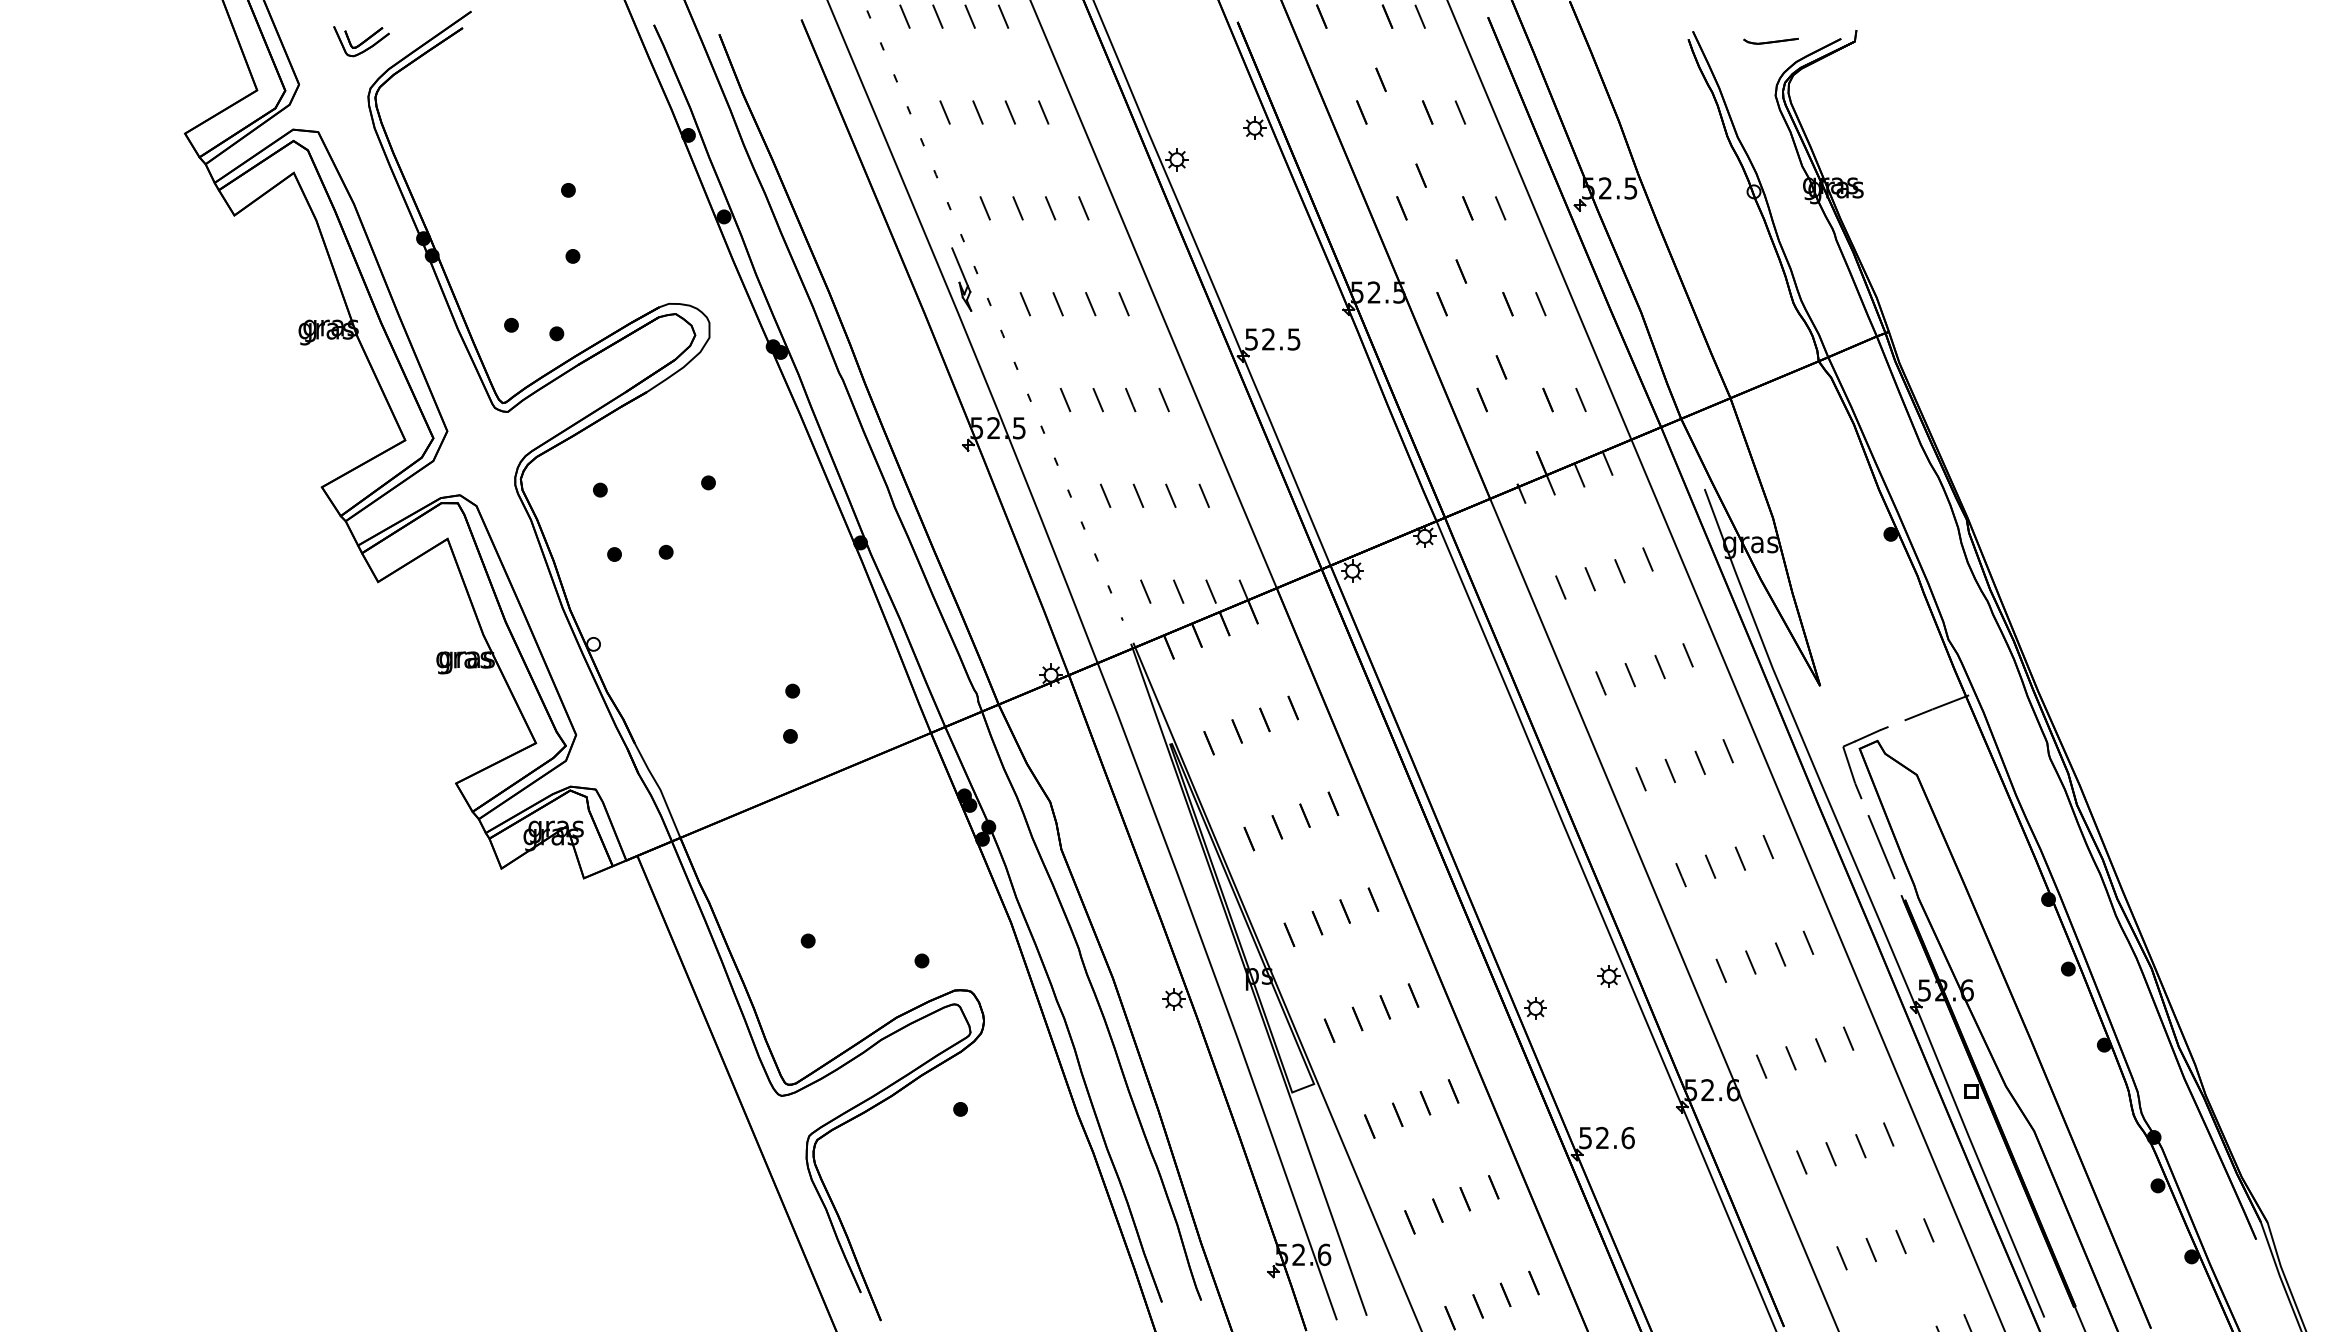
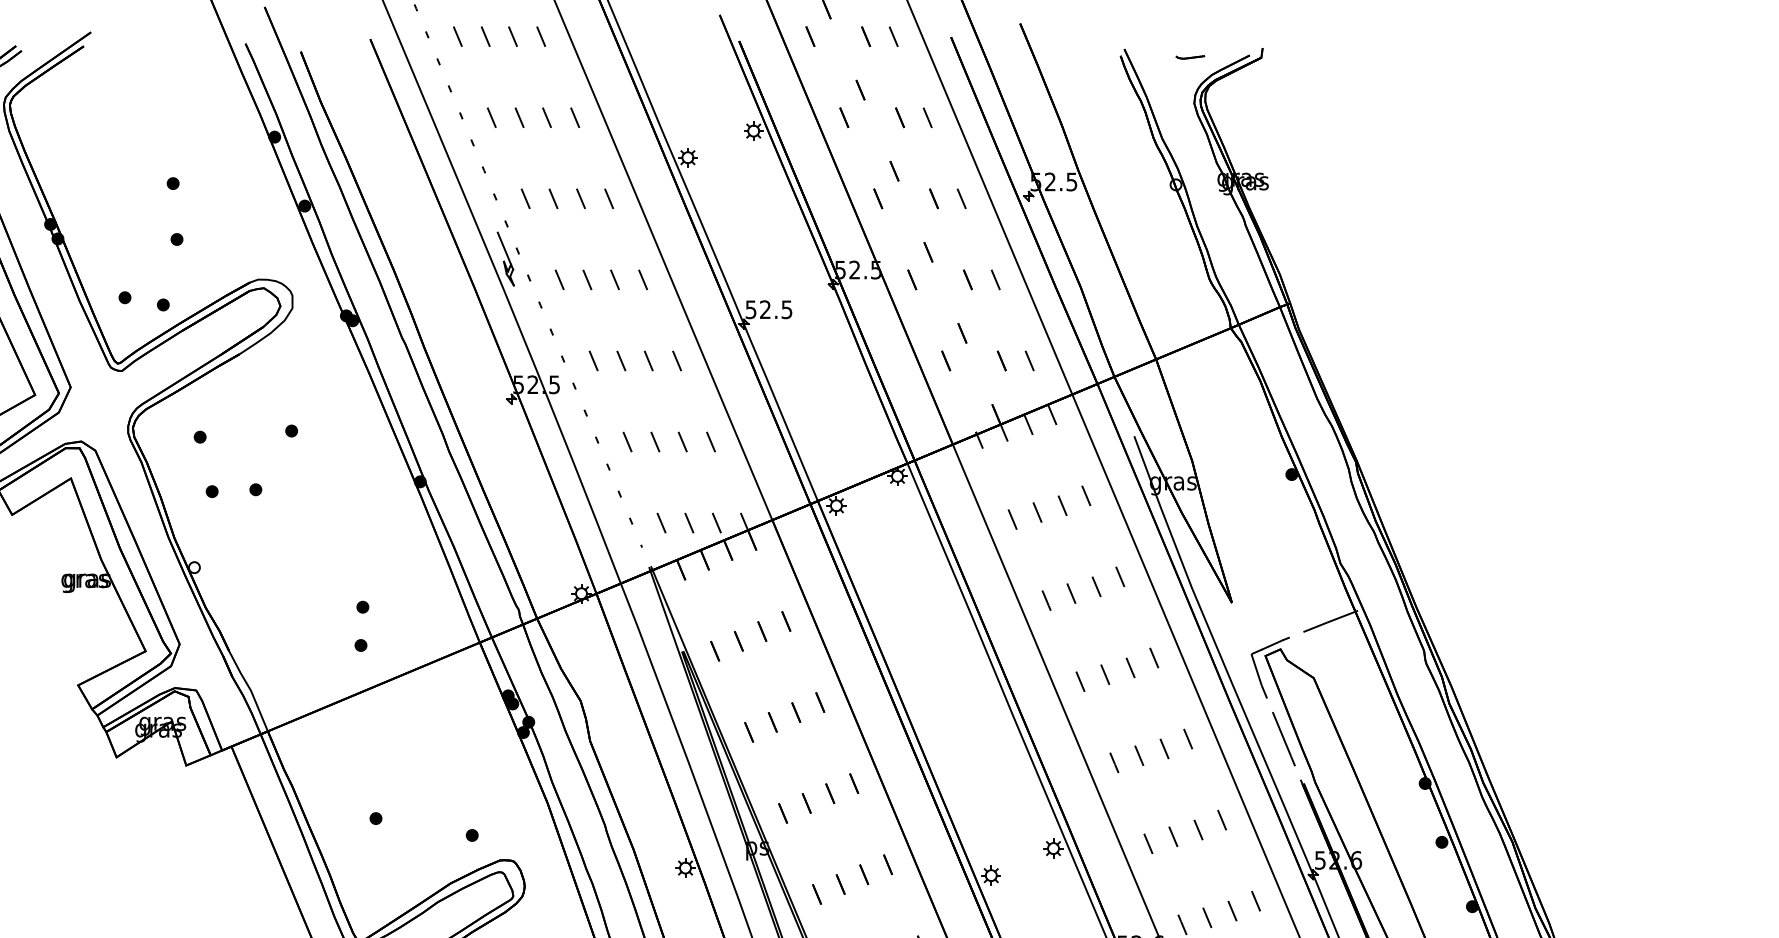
part: (1770, 40) -> (1189, 56), size x0.62

